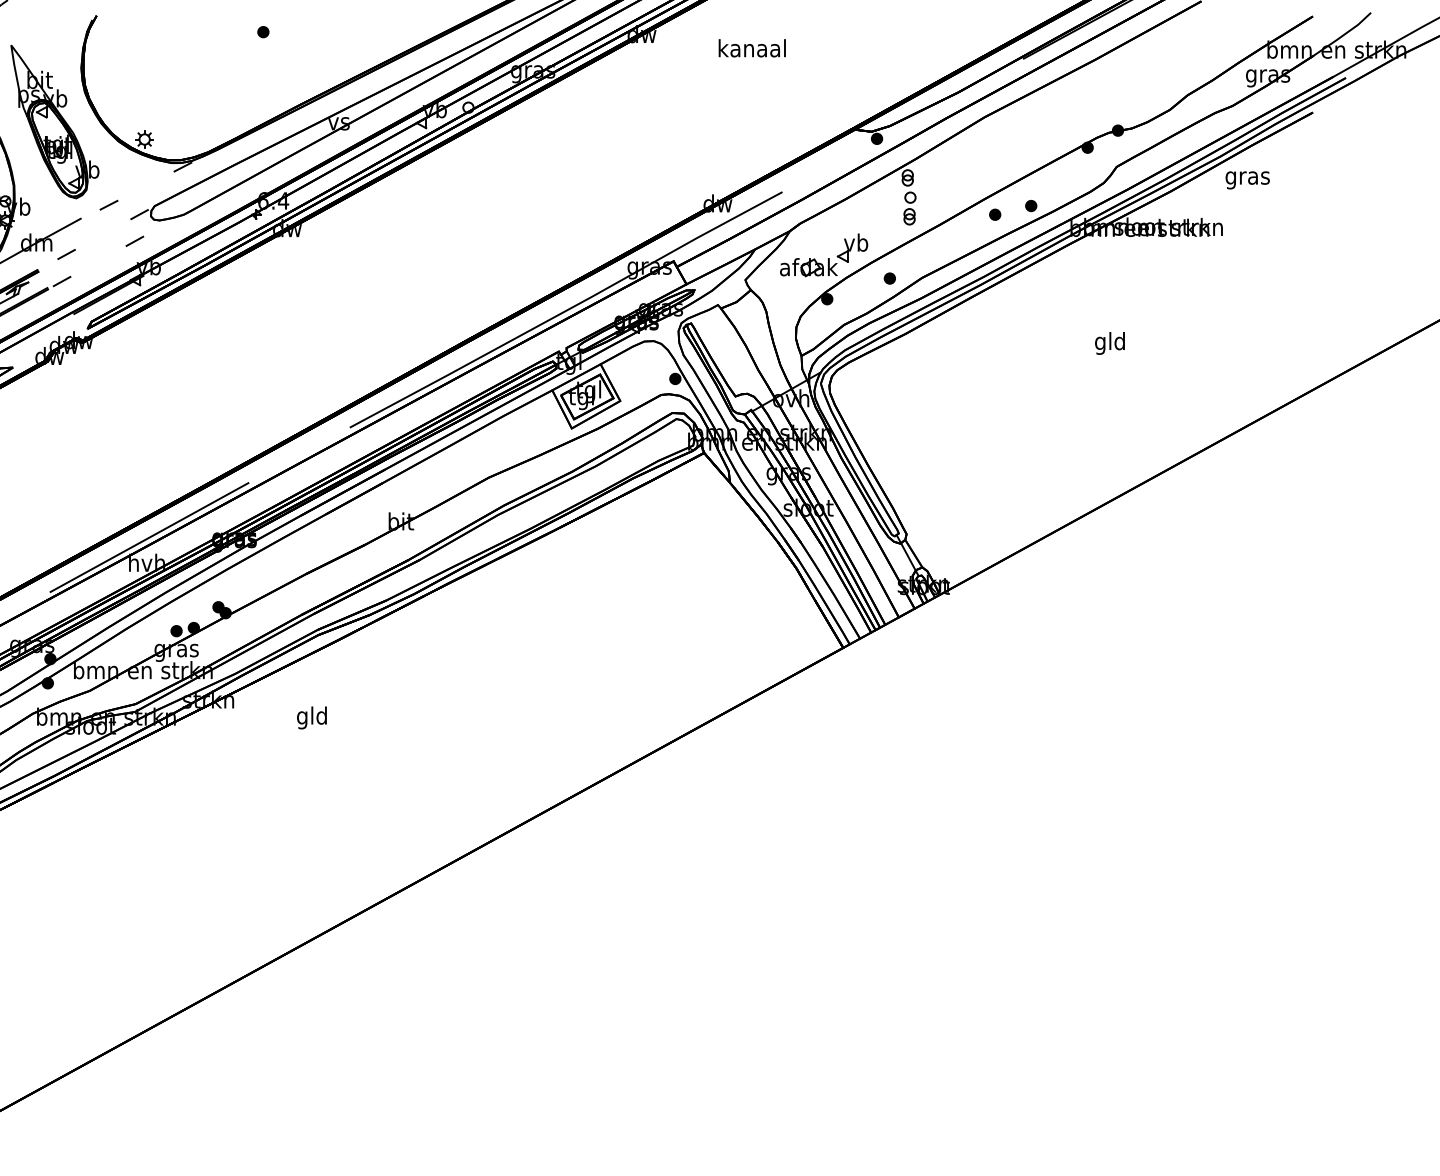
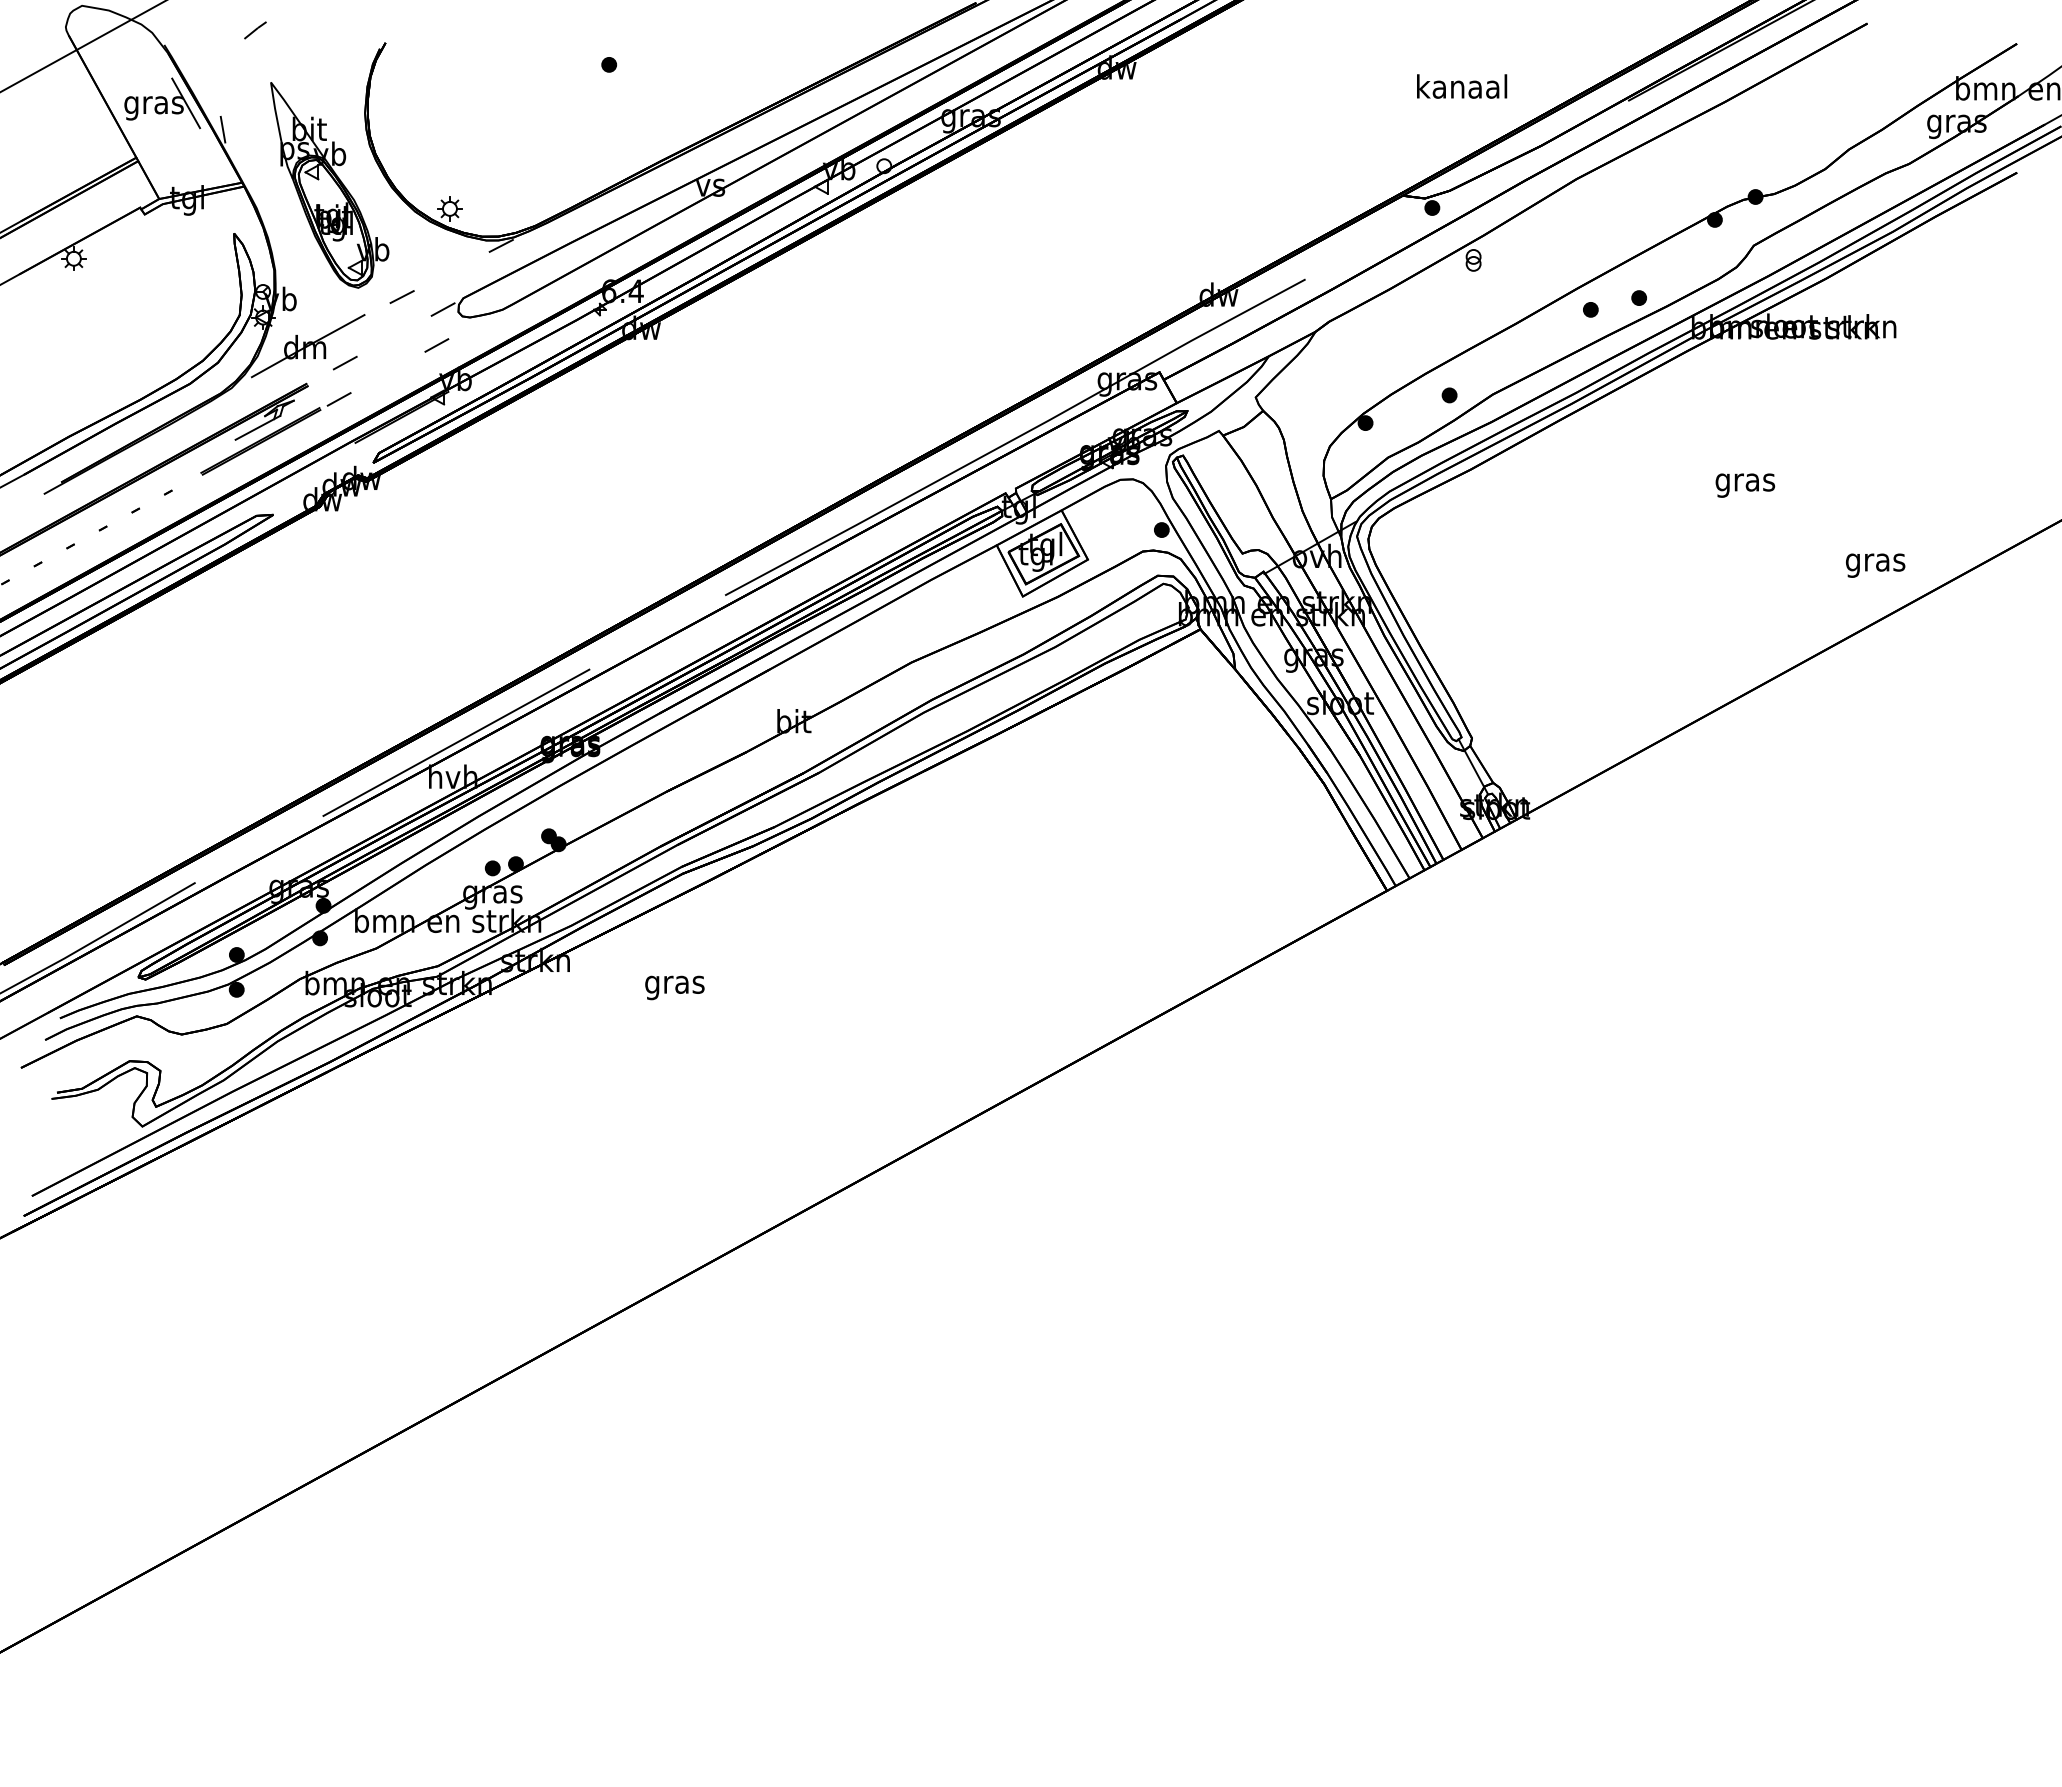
text: (752, 48) -> (1462, 86), moved
text: (1247, 180) -> (1875, 565), moved
part: (909, 208) -> (1476, 301), removed
part: (827, 258) -> (1366, 368), removed
text: (1110, 343) -> (1745, 482), gld -> gras
text: (312, 717) -> (674, 984), gld -> gras

